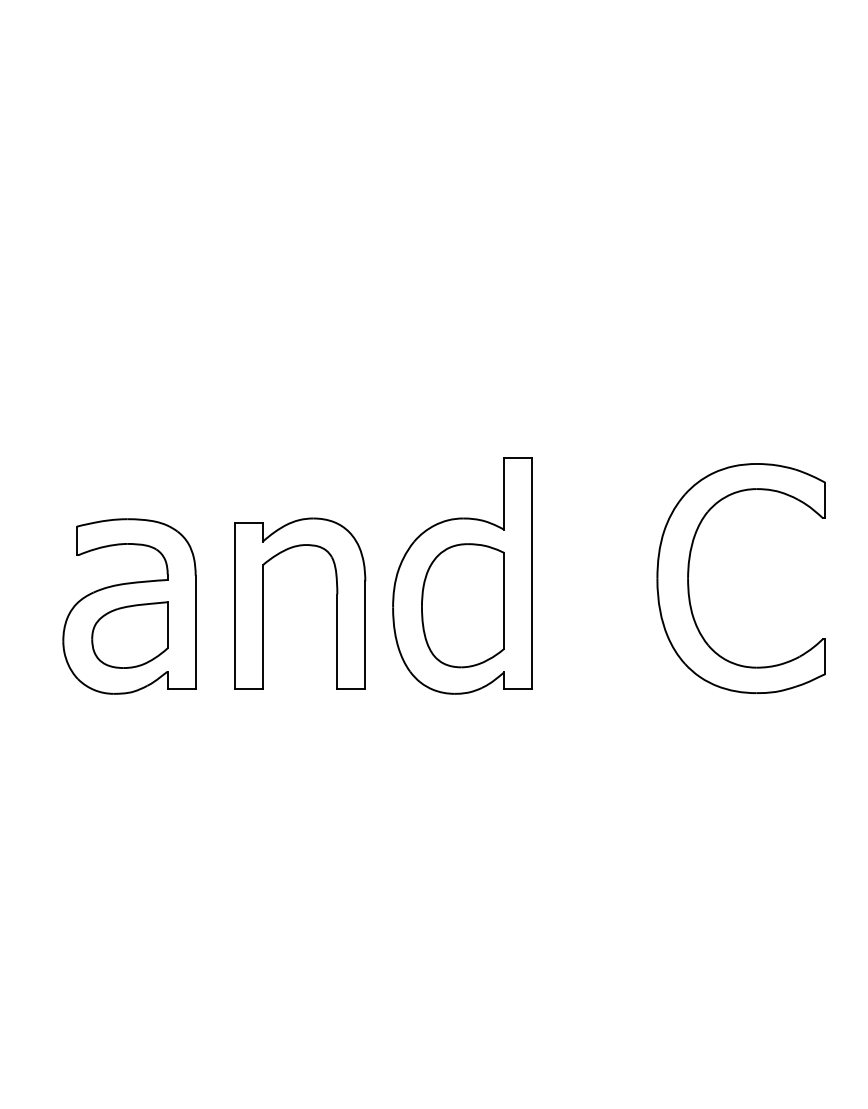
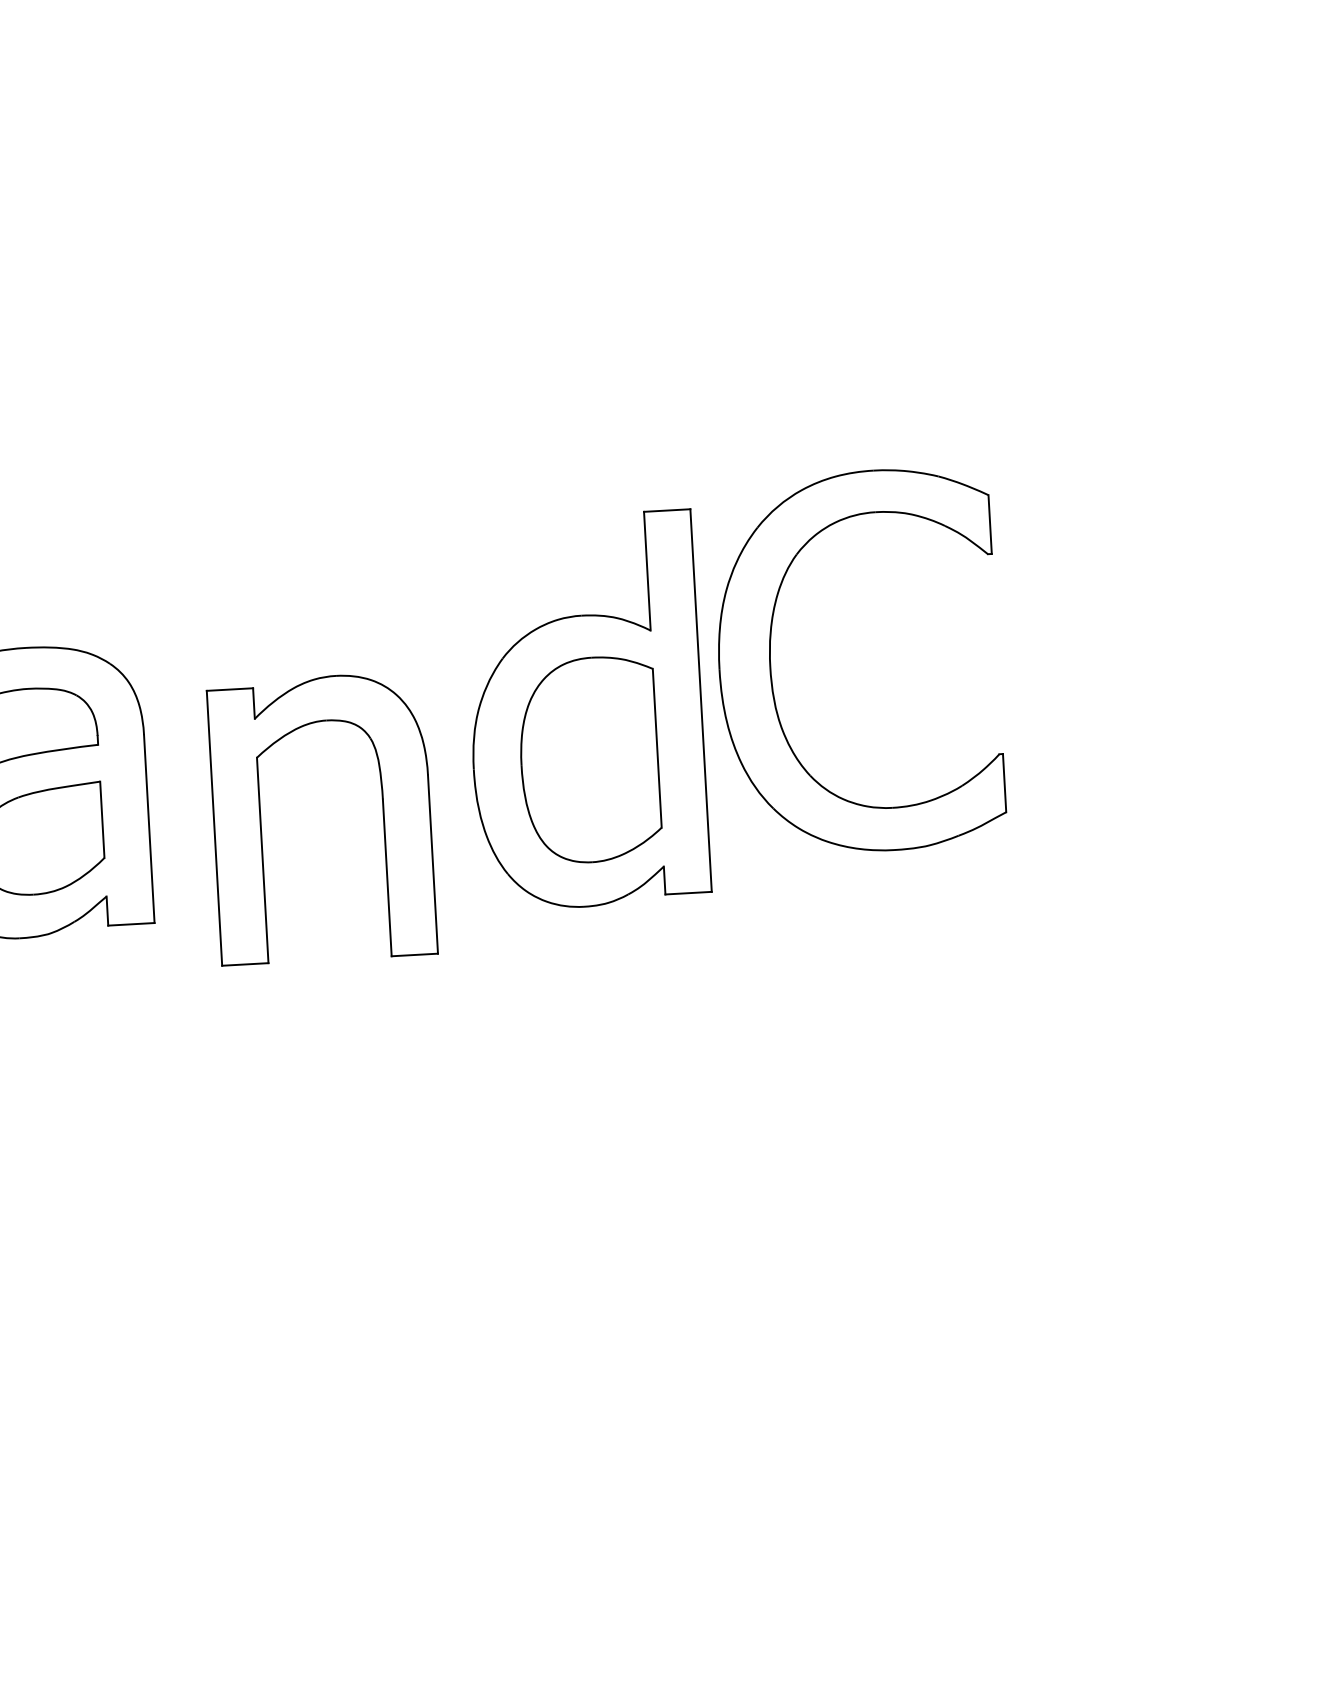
part: (689, 573) -> (772, 658), moved
part: (336, 603) -> (382, 814), moved

